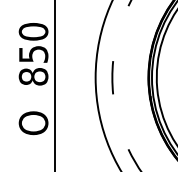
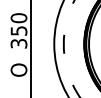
text: (32, 76) -> (18, 43), 850 -> 350

